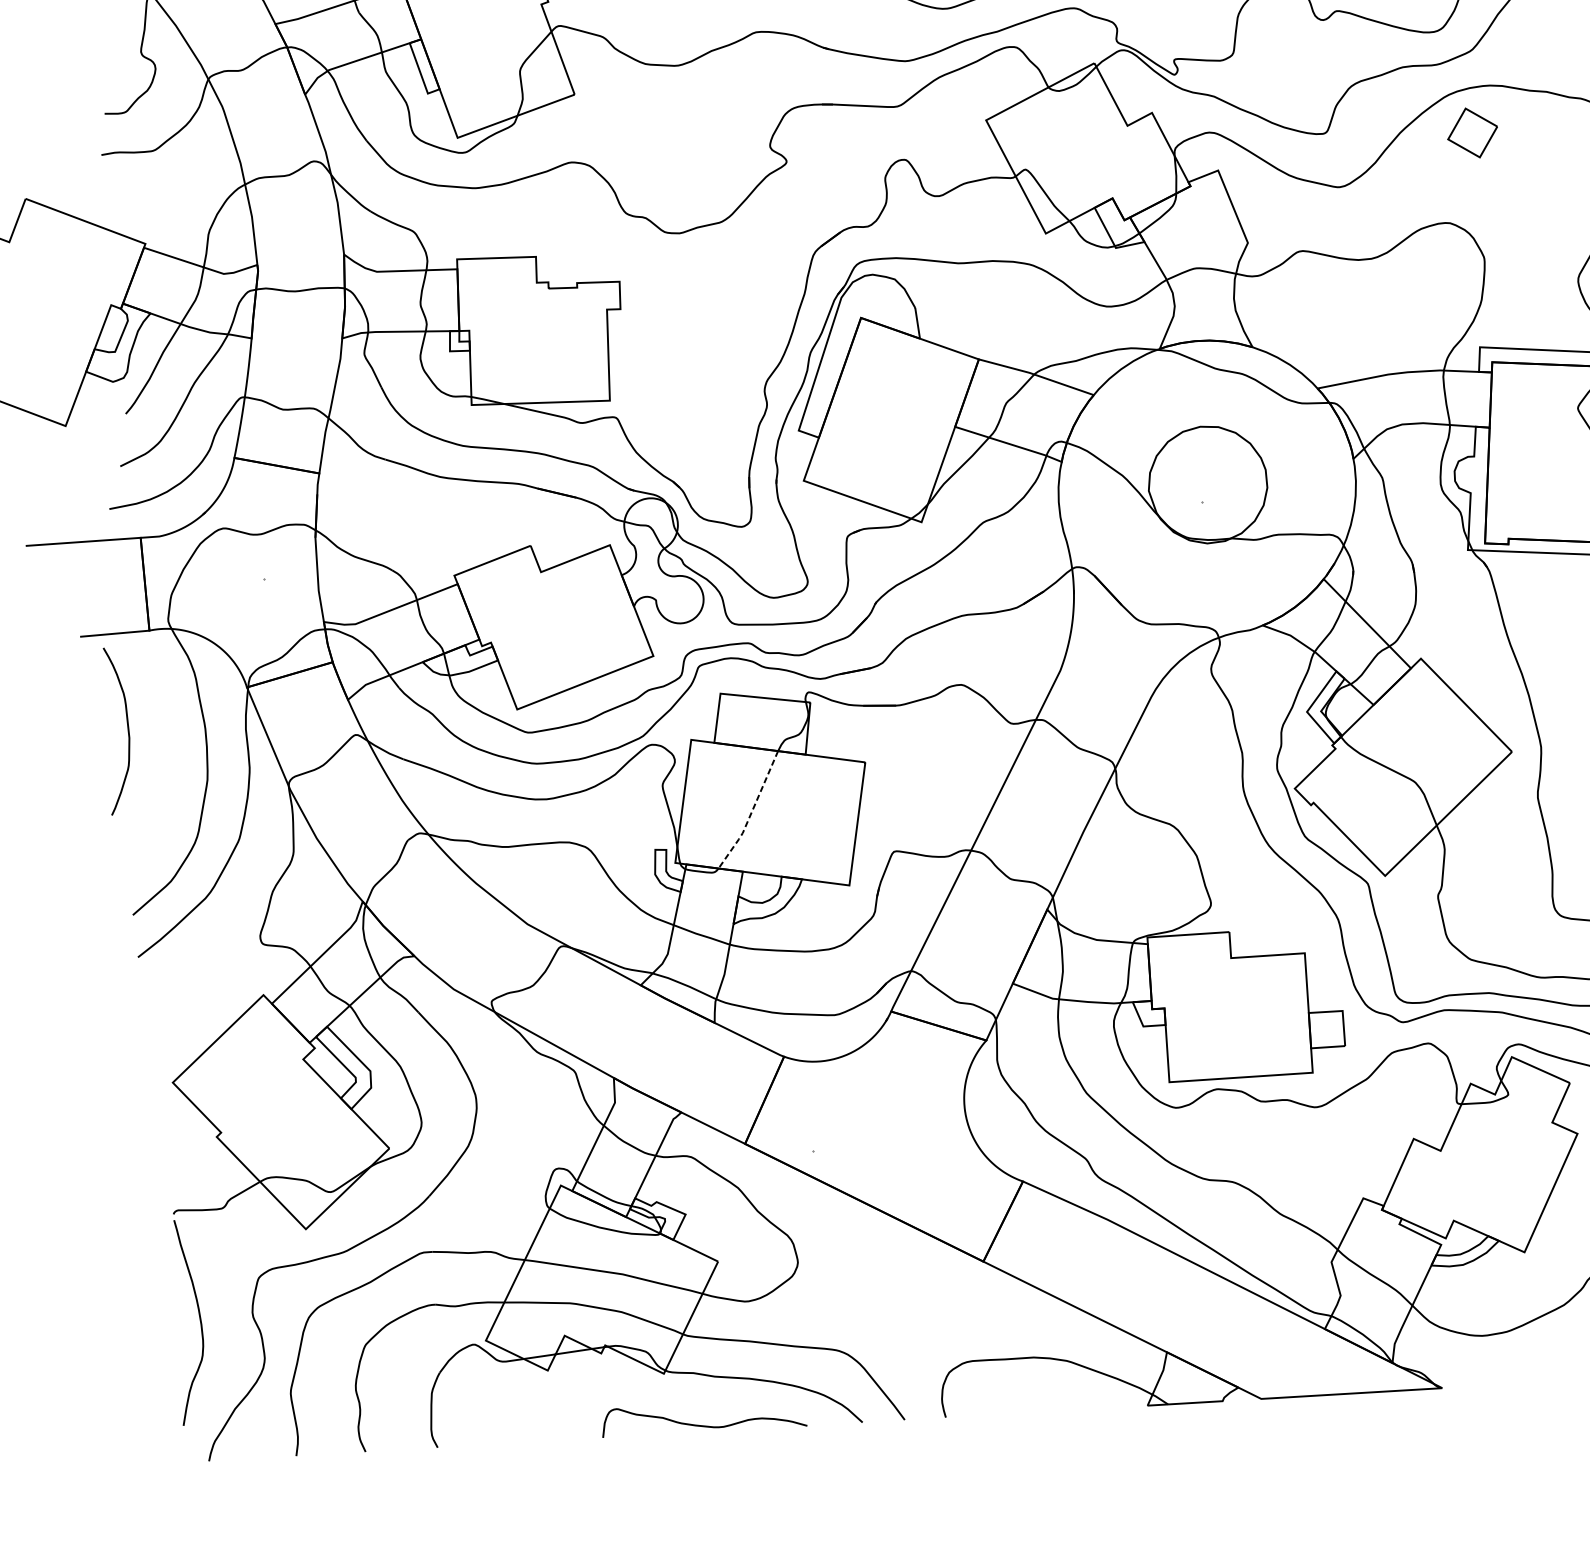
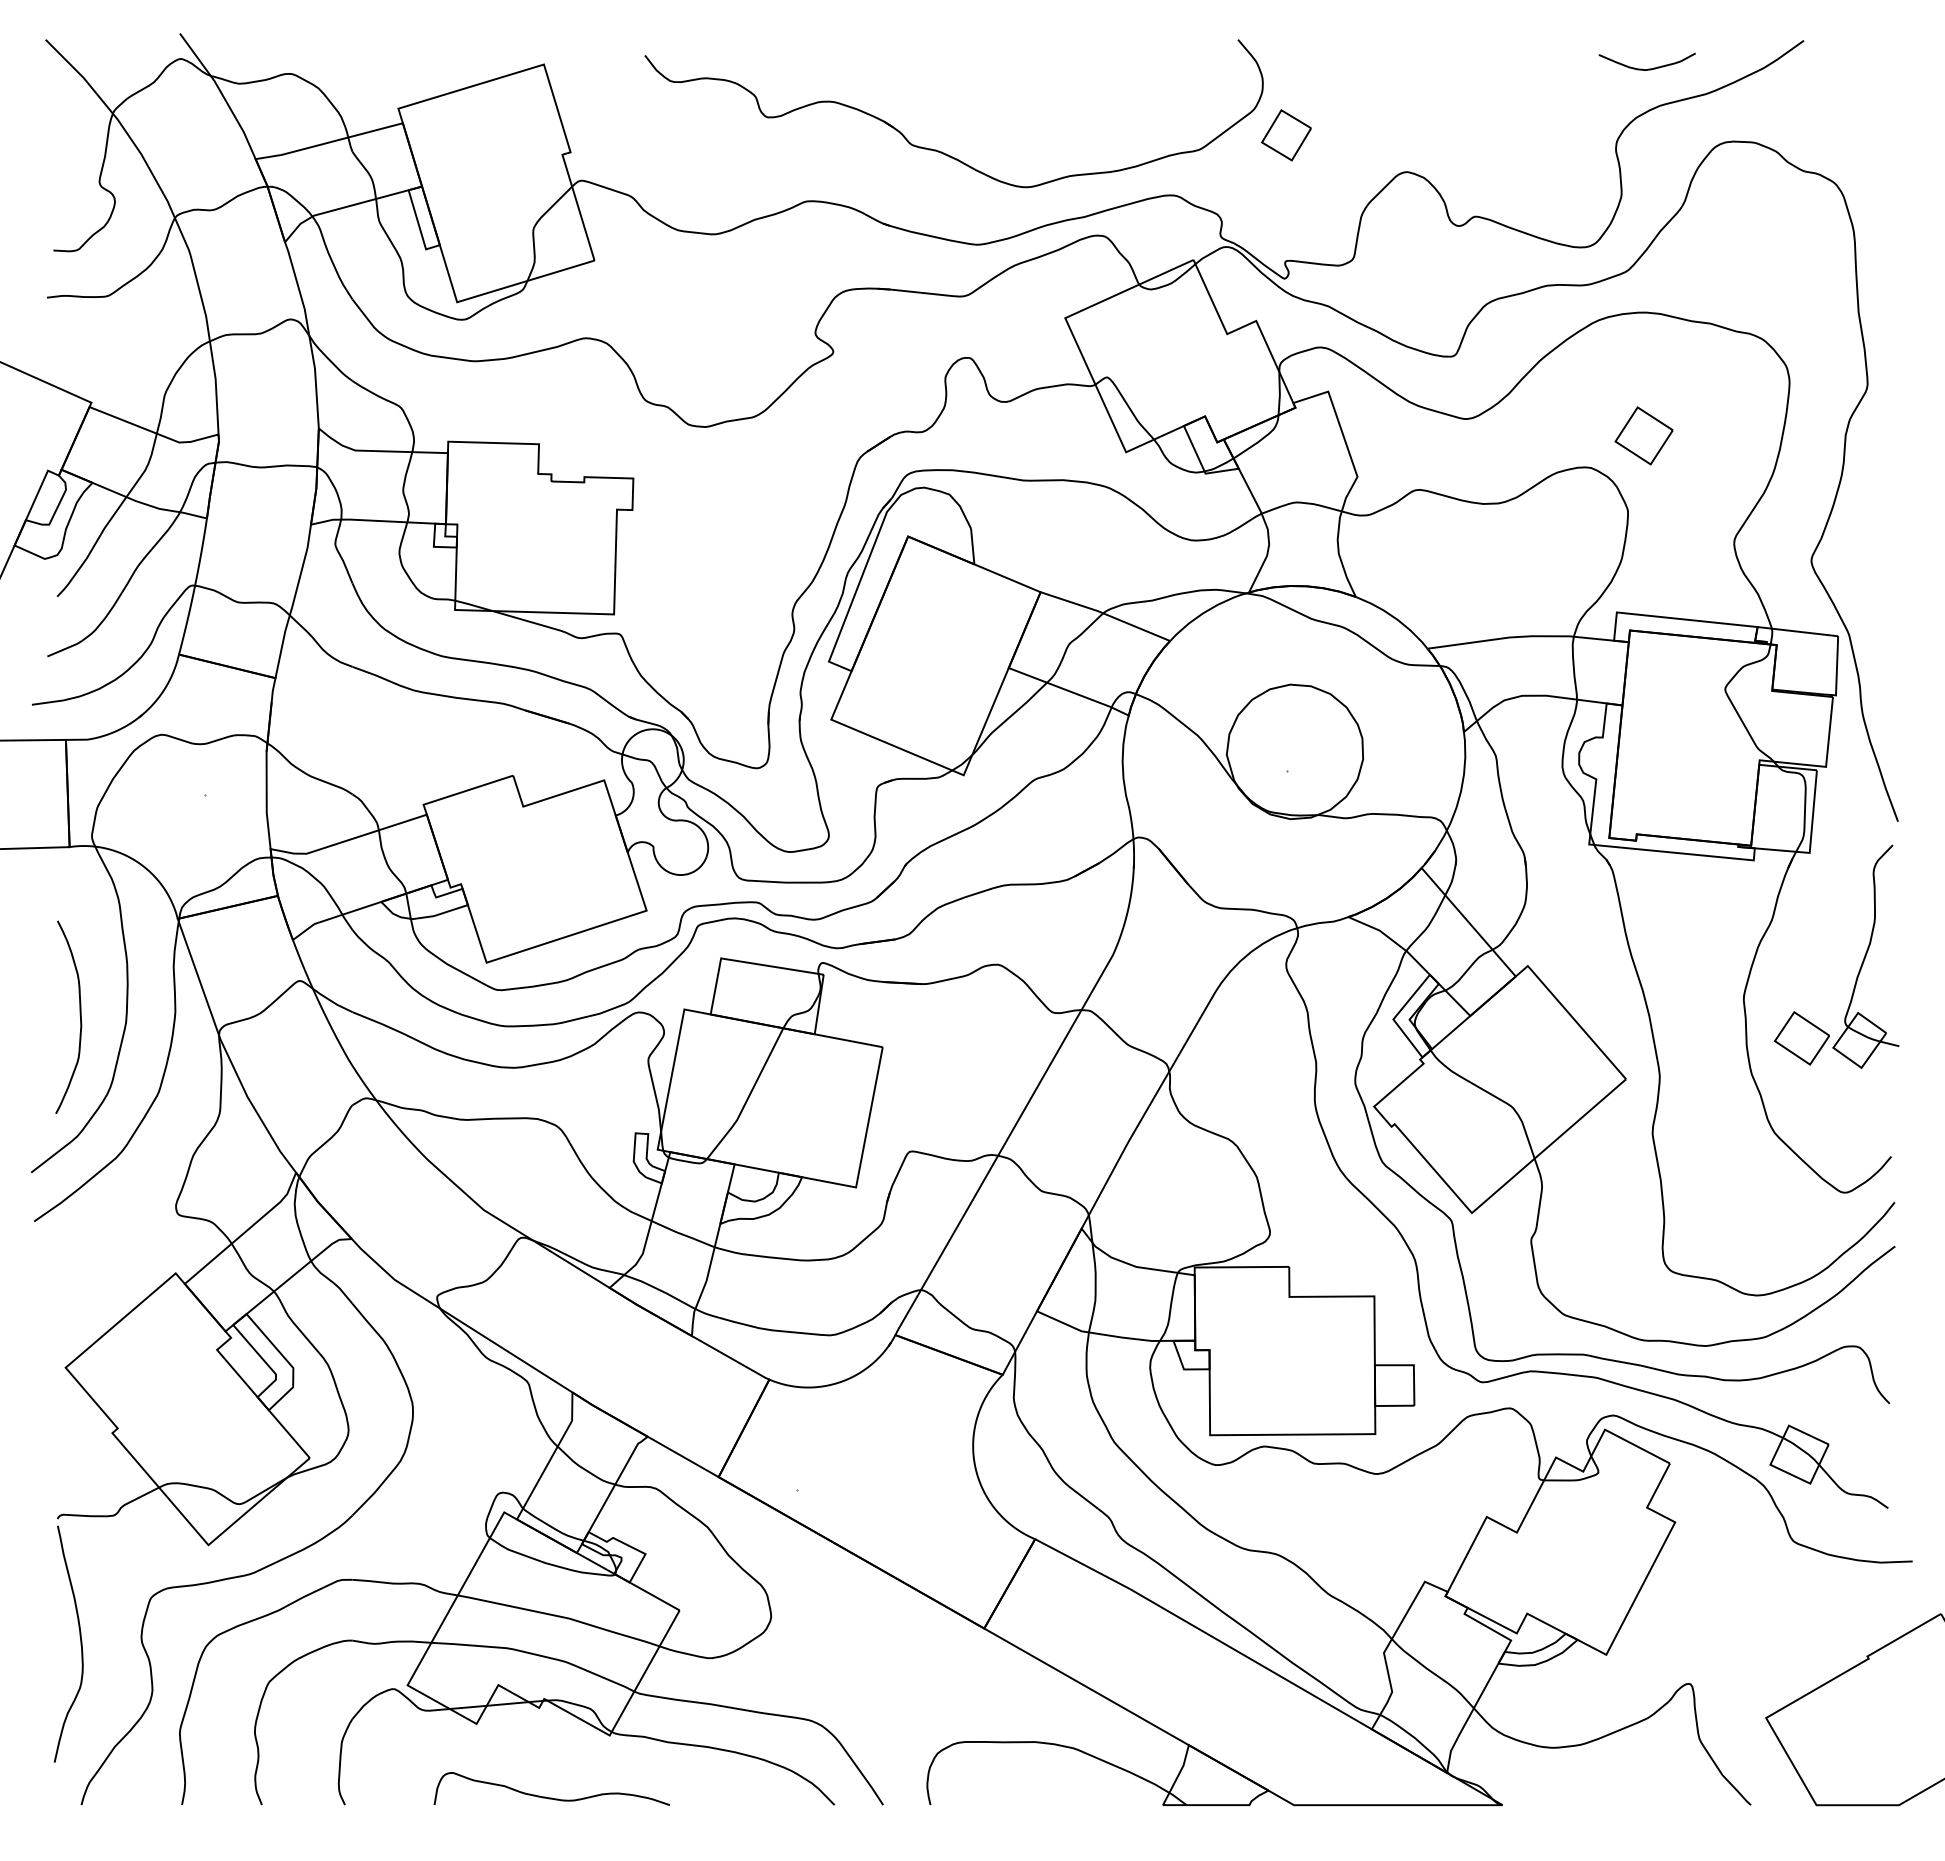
part: (1472, 132) -> (1643, 435), moved
curve: (127, 728) -> (79, 1015), moved
line: (751, 812) -> (748, 1097), dashed -> solid
curve: (704, 1425) -> (551, 1797), moved

